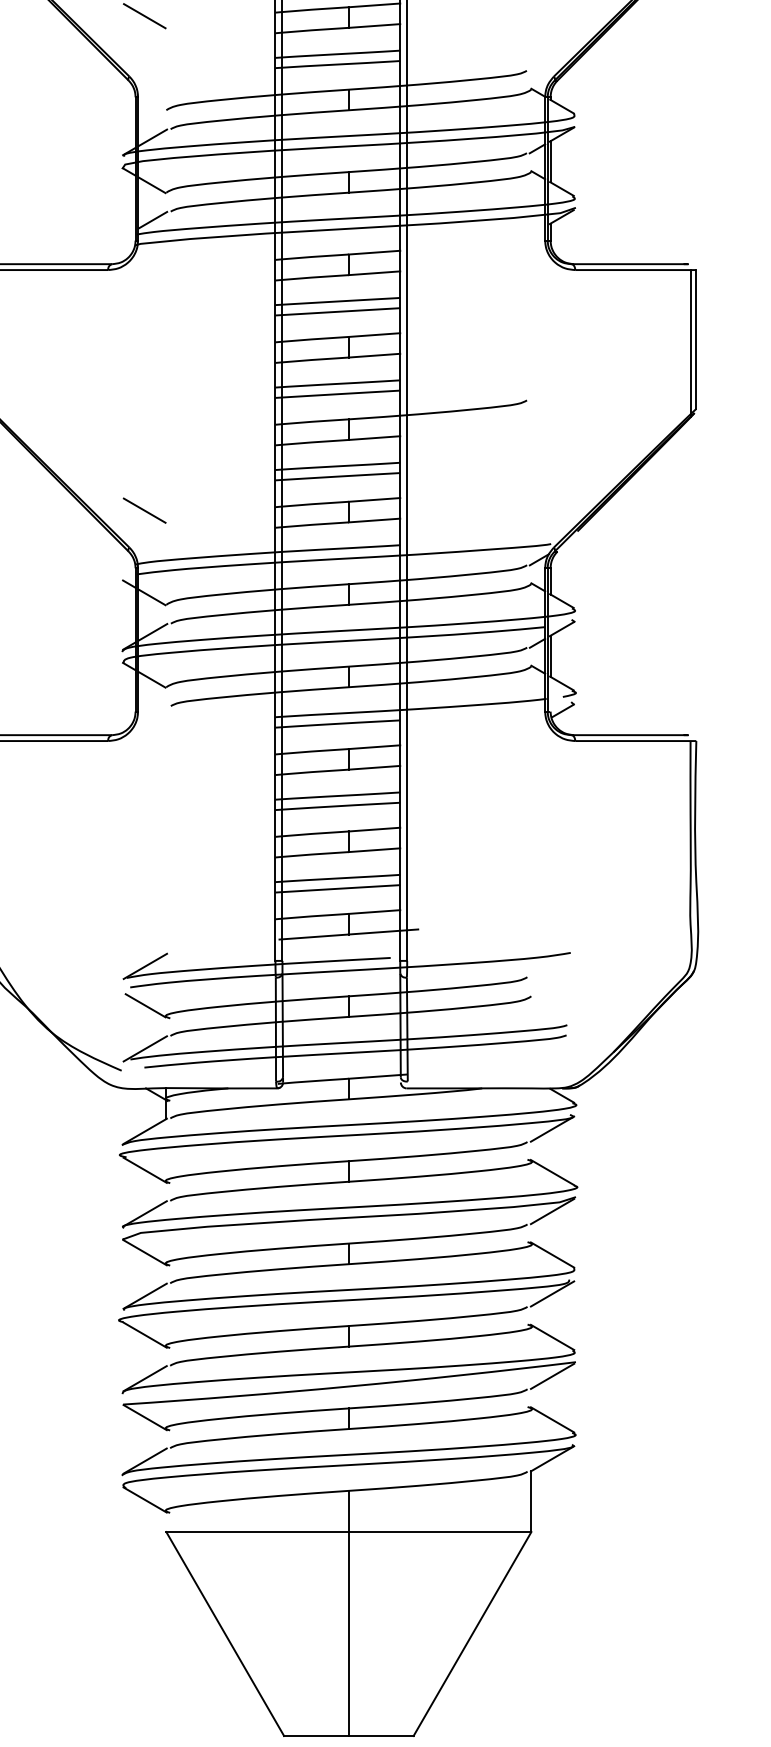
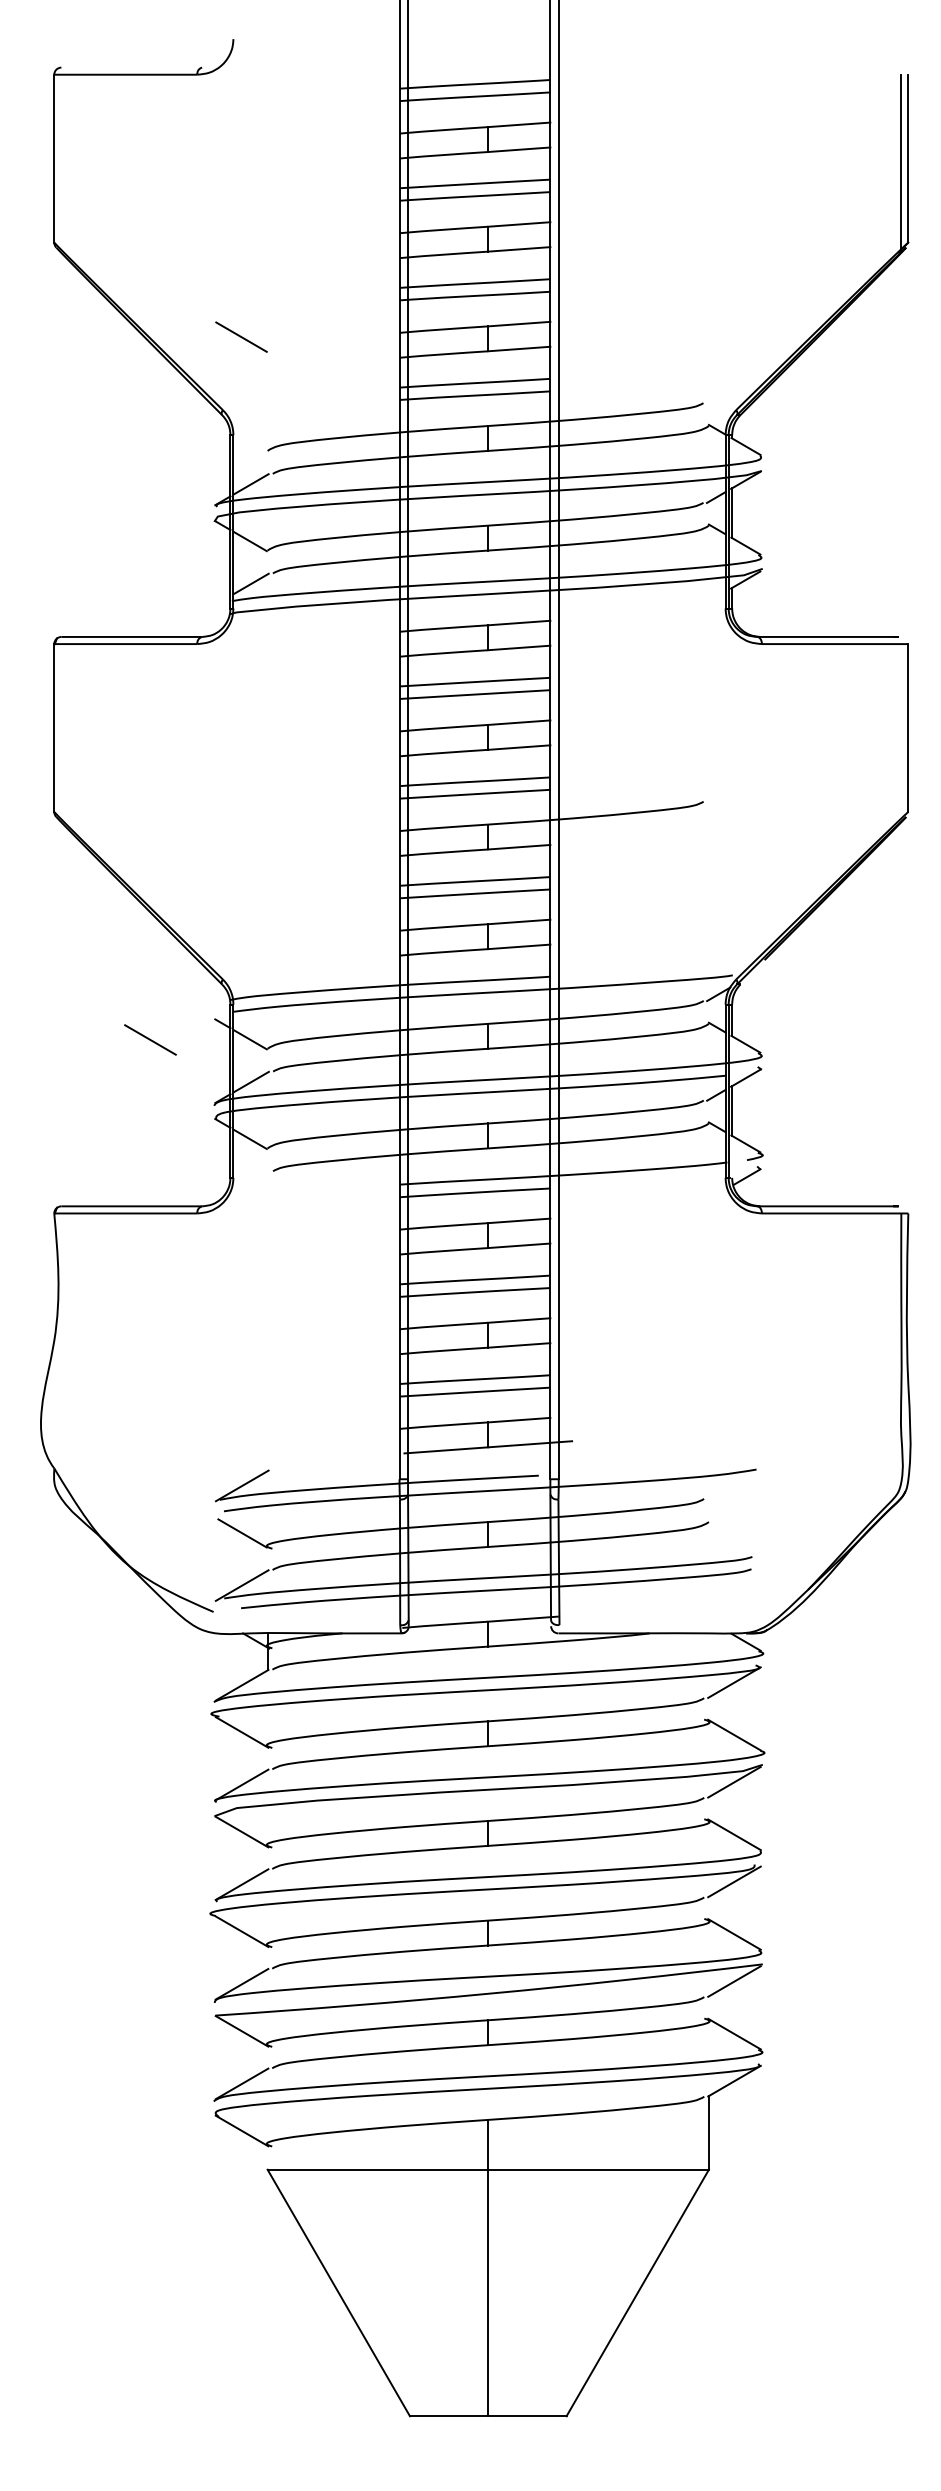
line: (690, 343) -> (901, 732), removed
line: (144, 510) -> (150, 1039), moved

